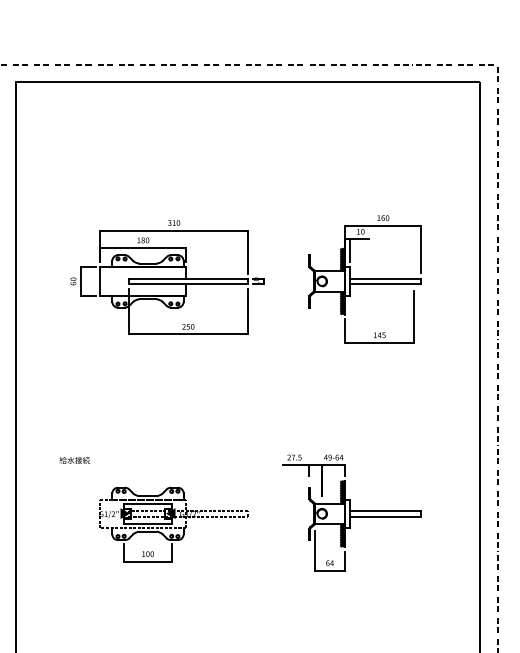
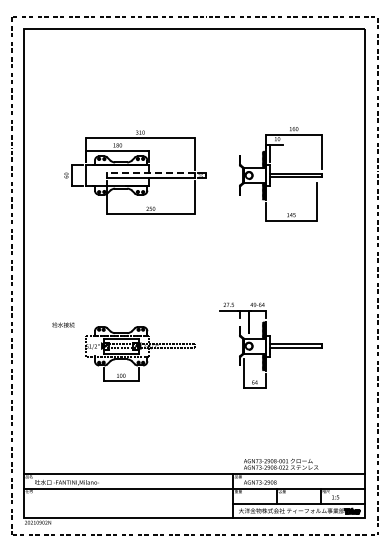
line: (187, 278) -> (150, 173), solid -> dashed
text: (74, 459) -> (63, 324), moved

